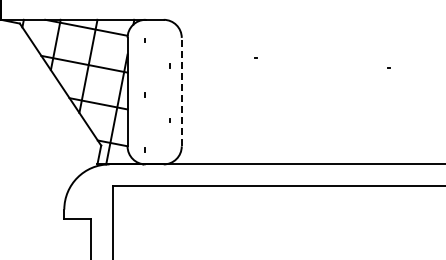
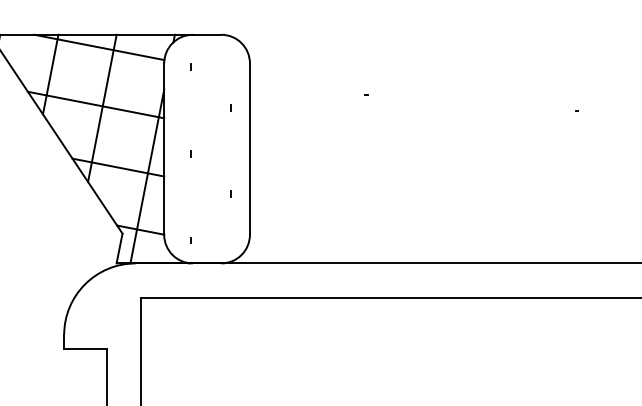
line: (181, 91) -> (249, 148), dashed -> solid

